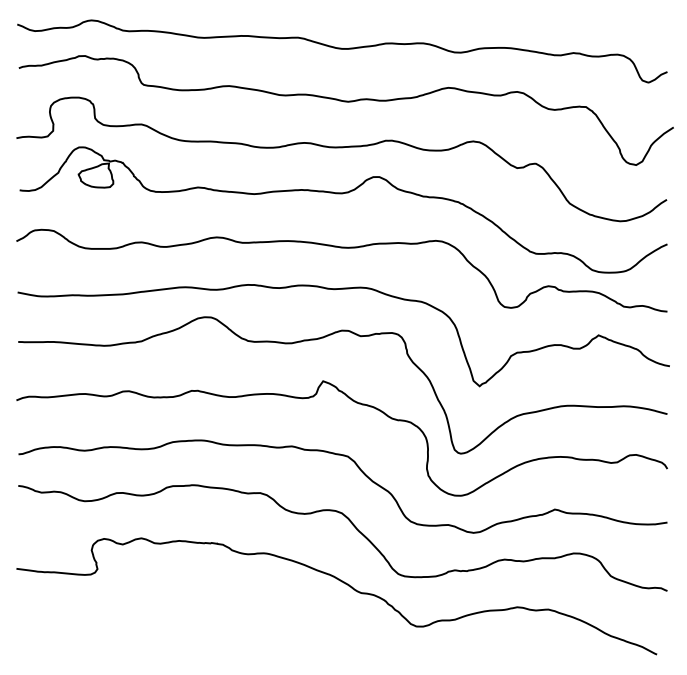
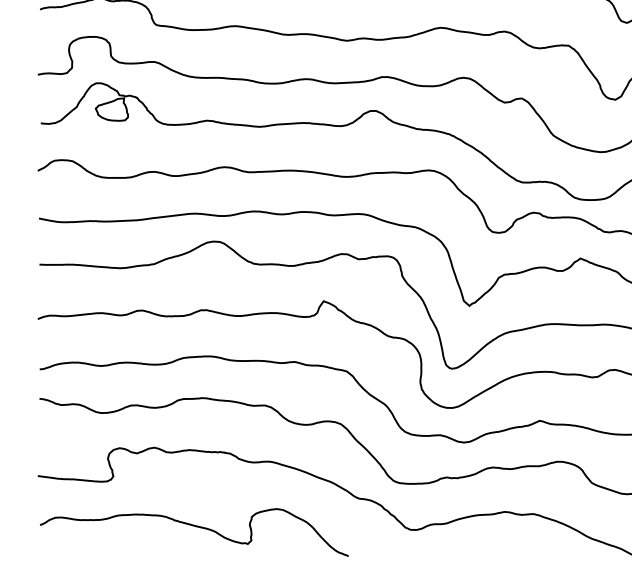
curve: (184, 623) -> (194, 527), added

